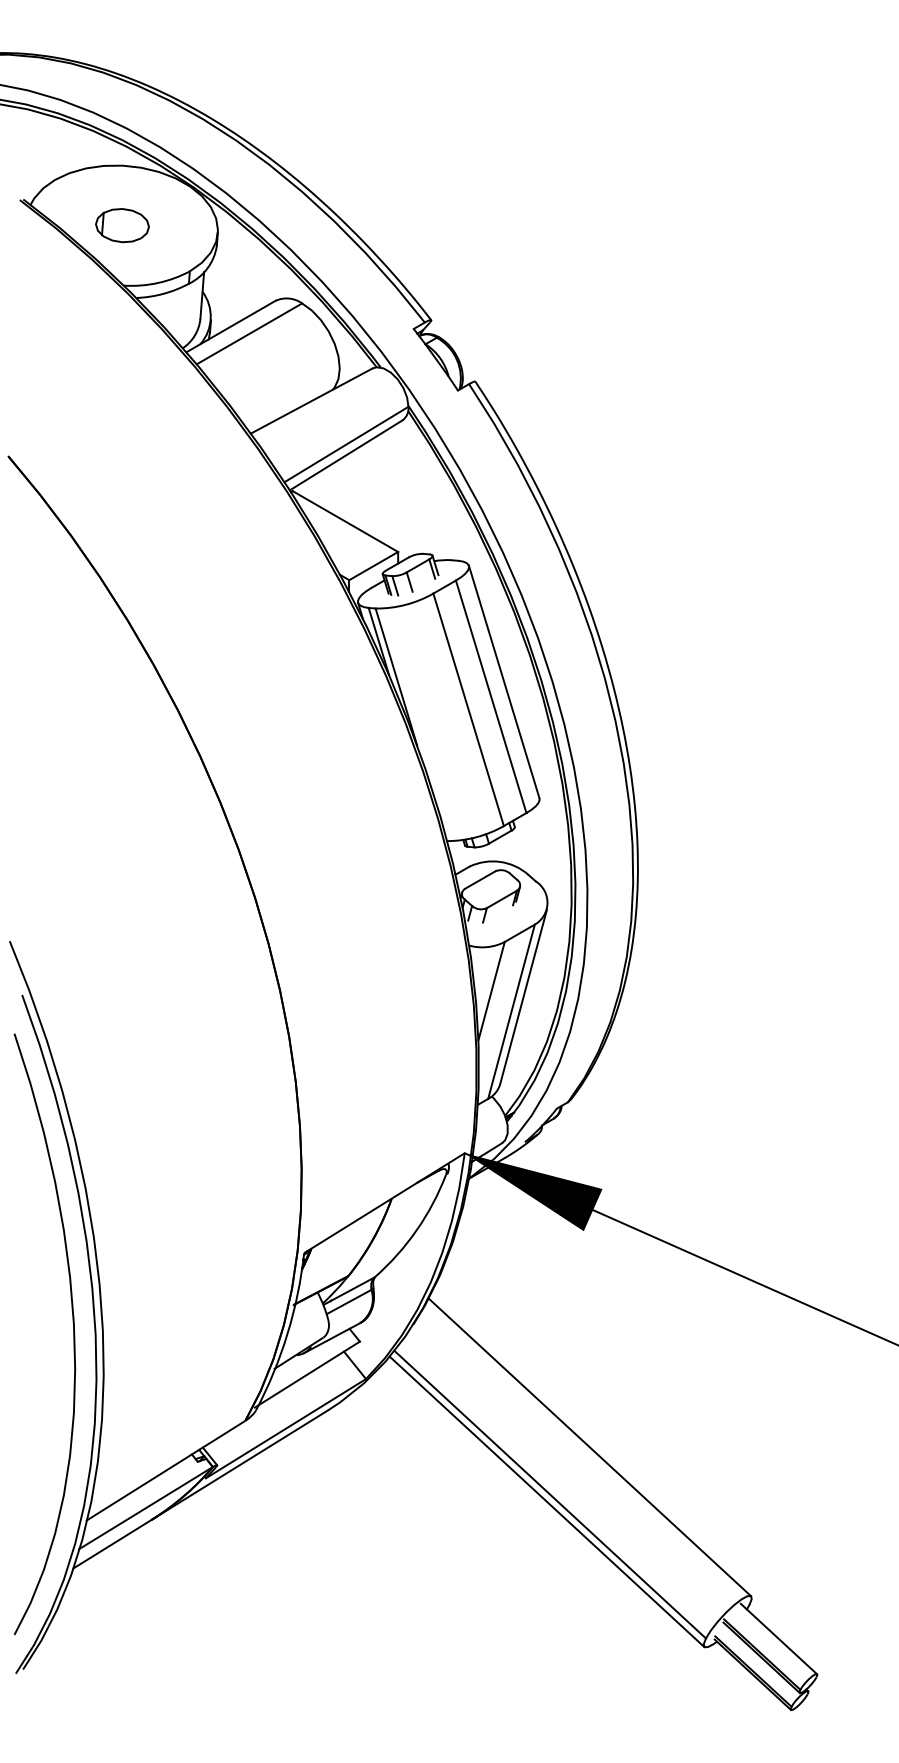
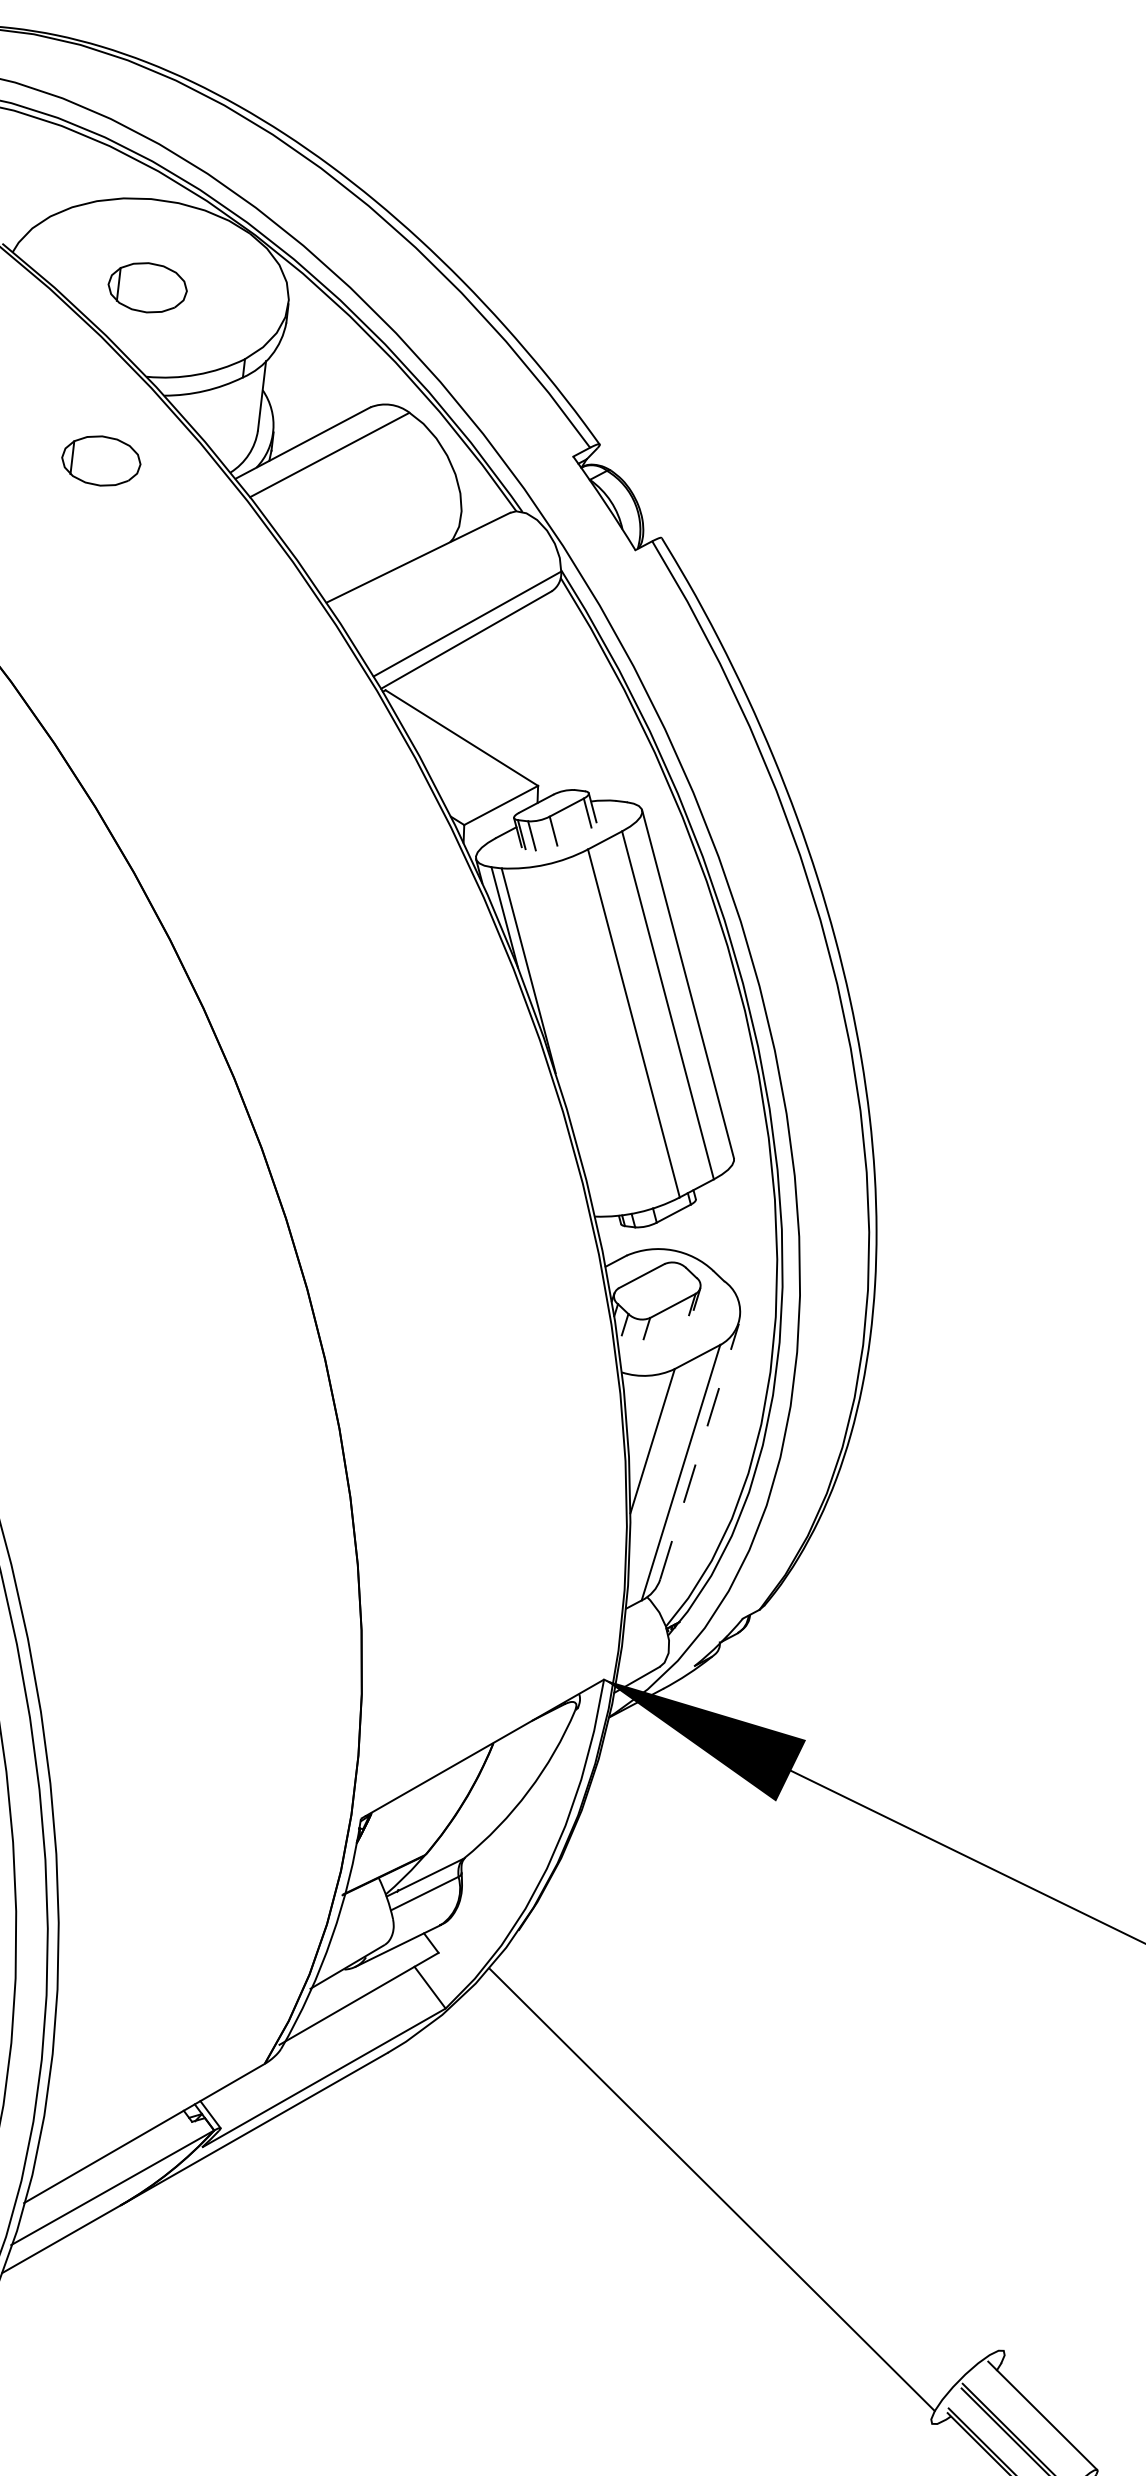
part: (95, 343) -> (101, 460), added
line: (523, 996) -> (699, 1450), solid -> dashed
line: (589, 1447) -> (772, 2122), removed
line: (546, 1501) -> (706, 2199), removed

